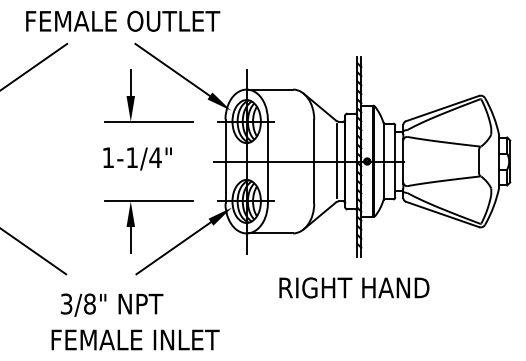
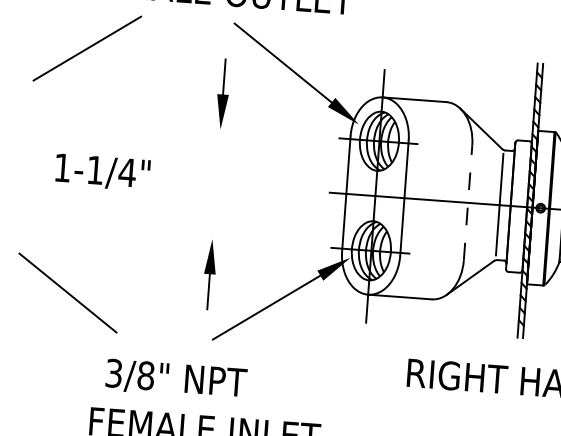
line: (149, 121) -> (246, 131), removed
text: (137, 158) -> (102, 171), moved
line: (314, 161) -> (468, 202), solid -> dashed
line: (149, 201) -> (238, 241), removed

